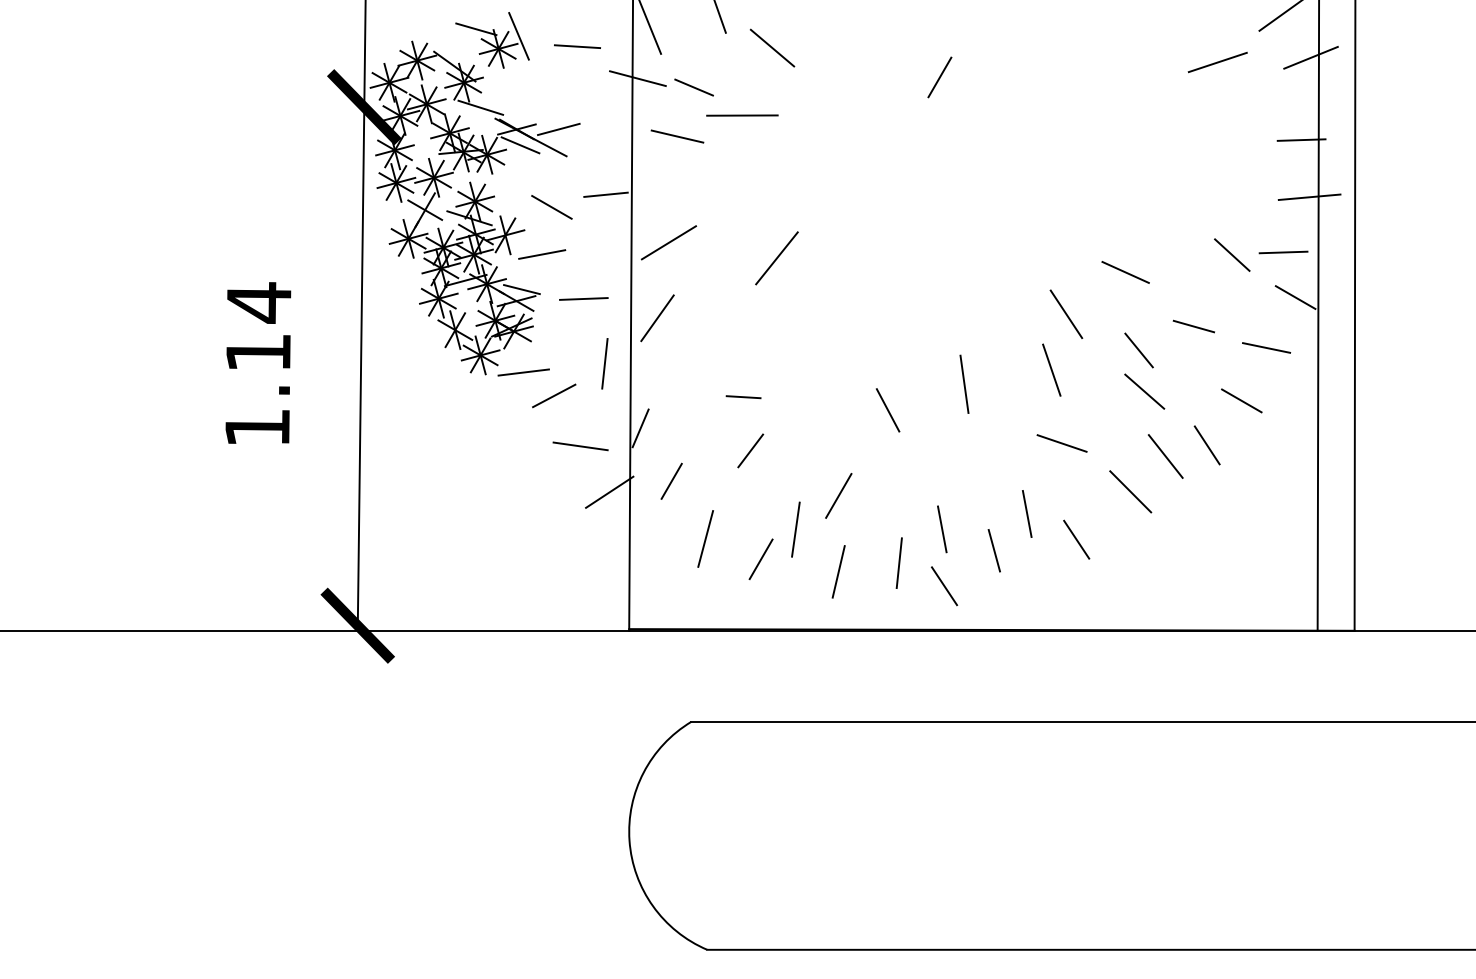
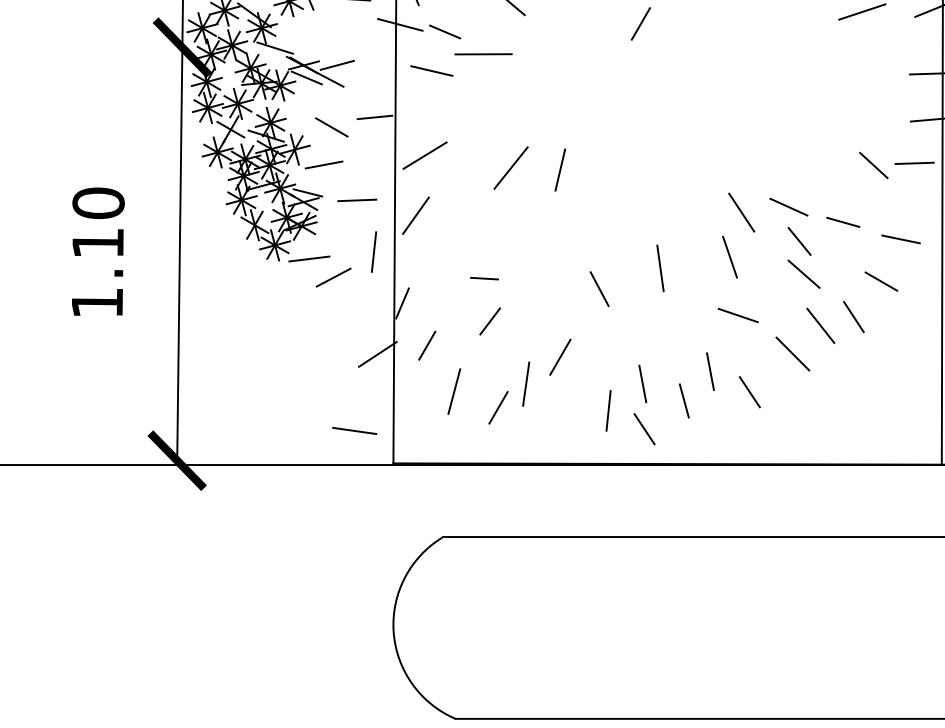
line: (1125, 272) -> (788, 207), moved
line: (1295, 297) -> (924, 199), removed
text: (259, 302) -> (98, 203), 1.14 -> 1.10
line: (580, 446) -> (354, 431), moved
line: (838, 571) -> (560, 169), moved

